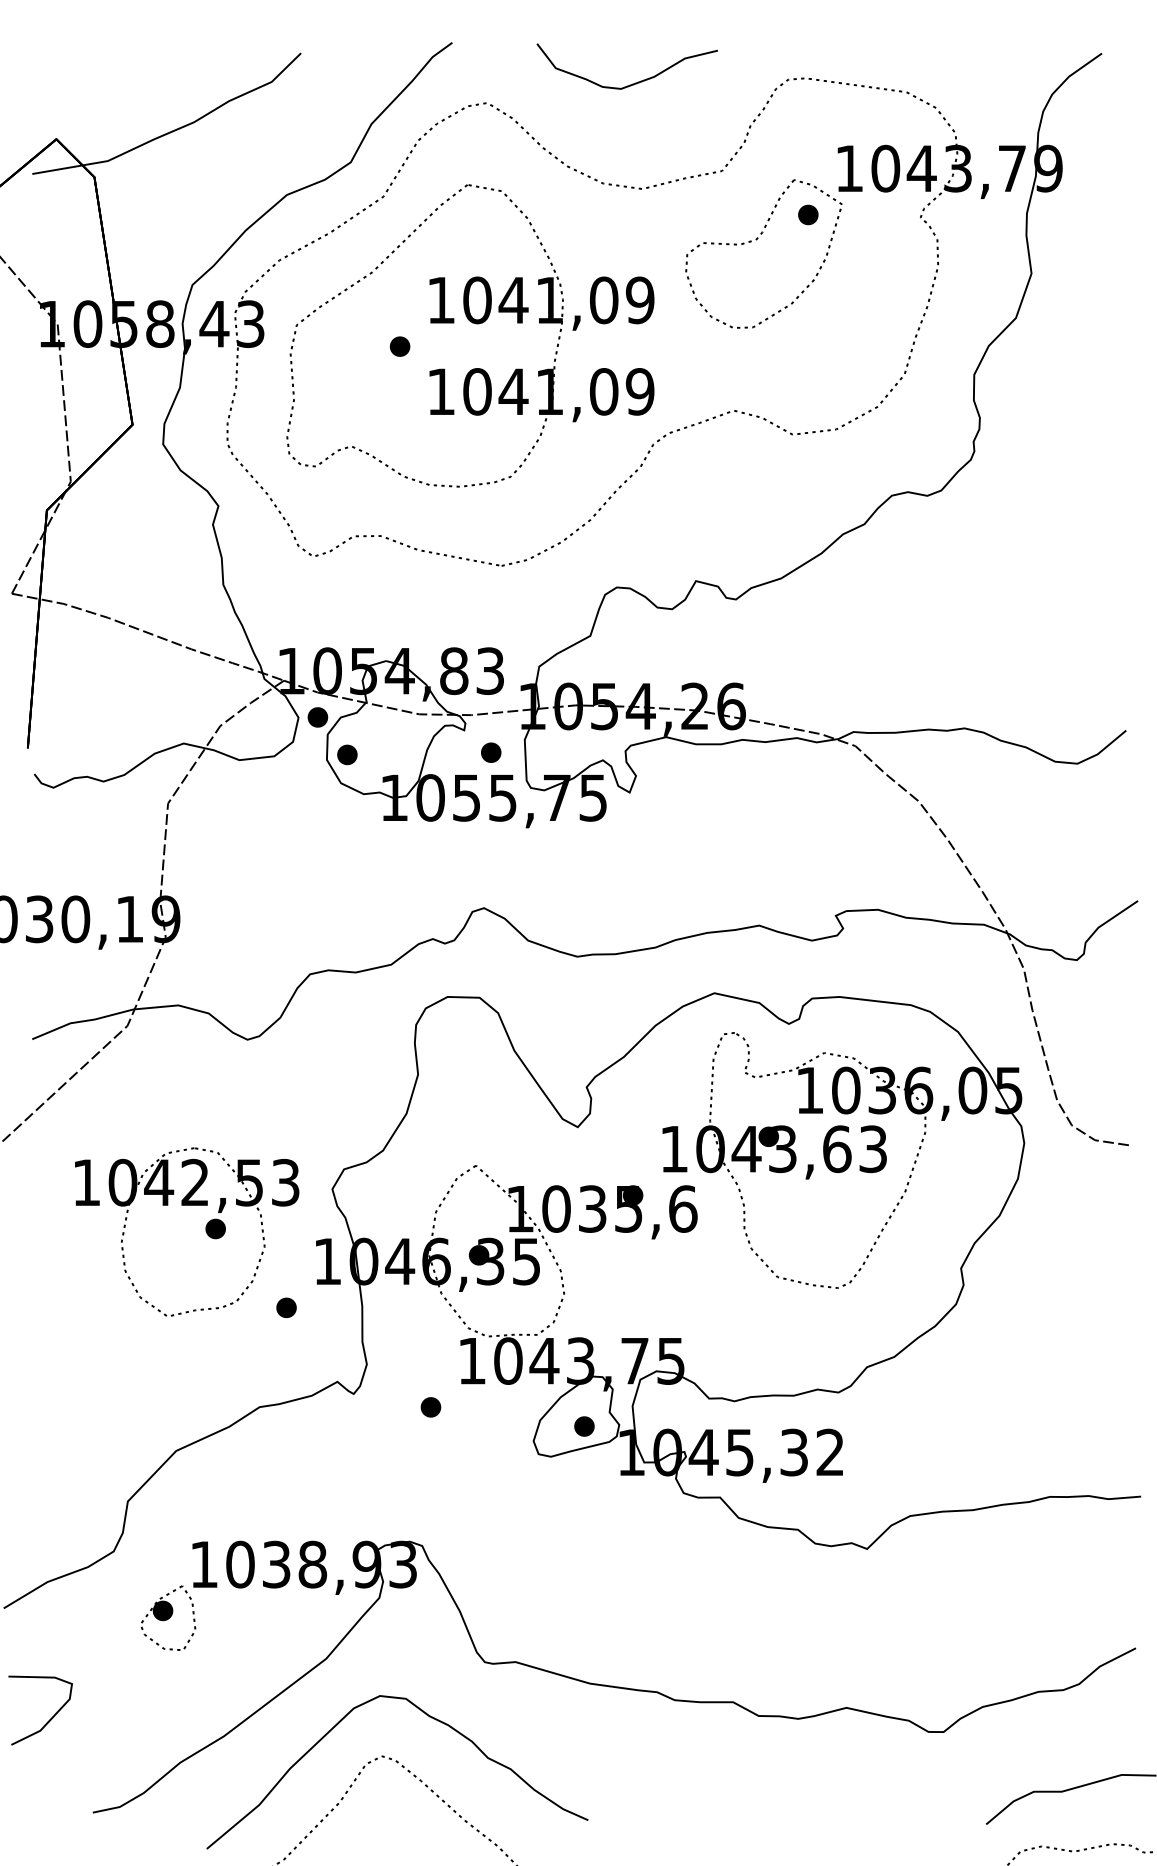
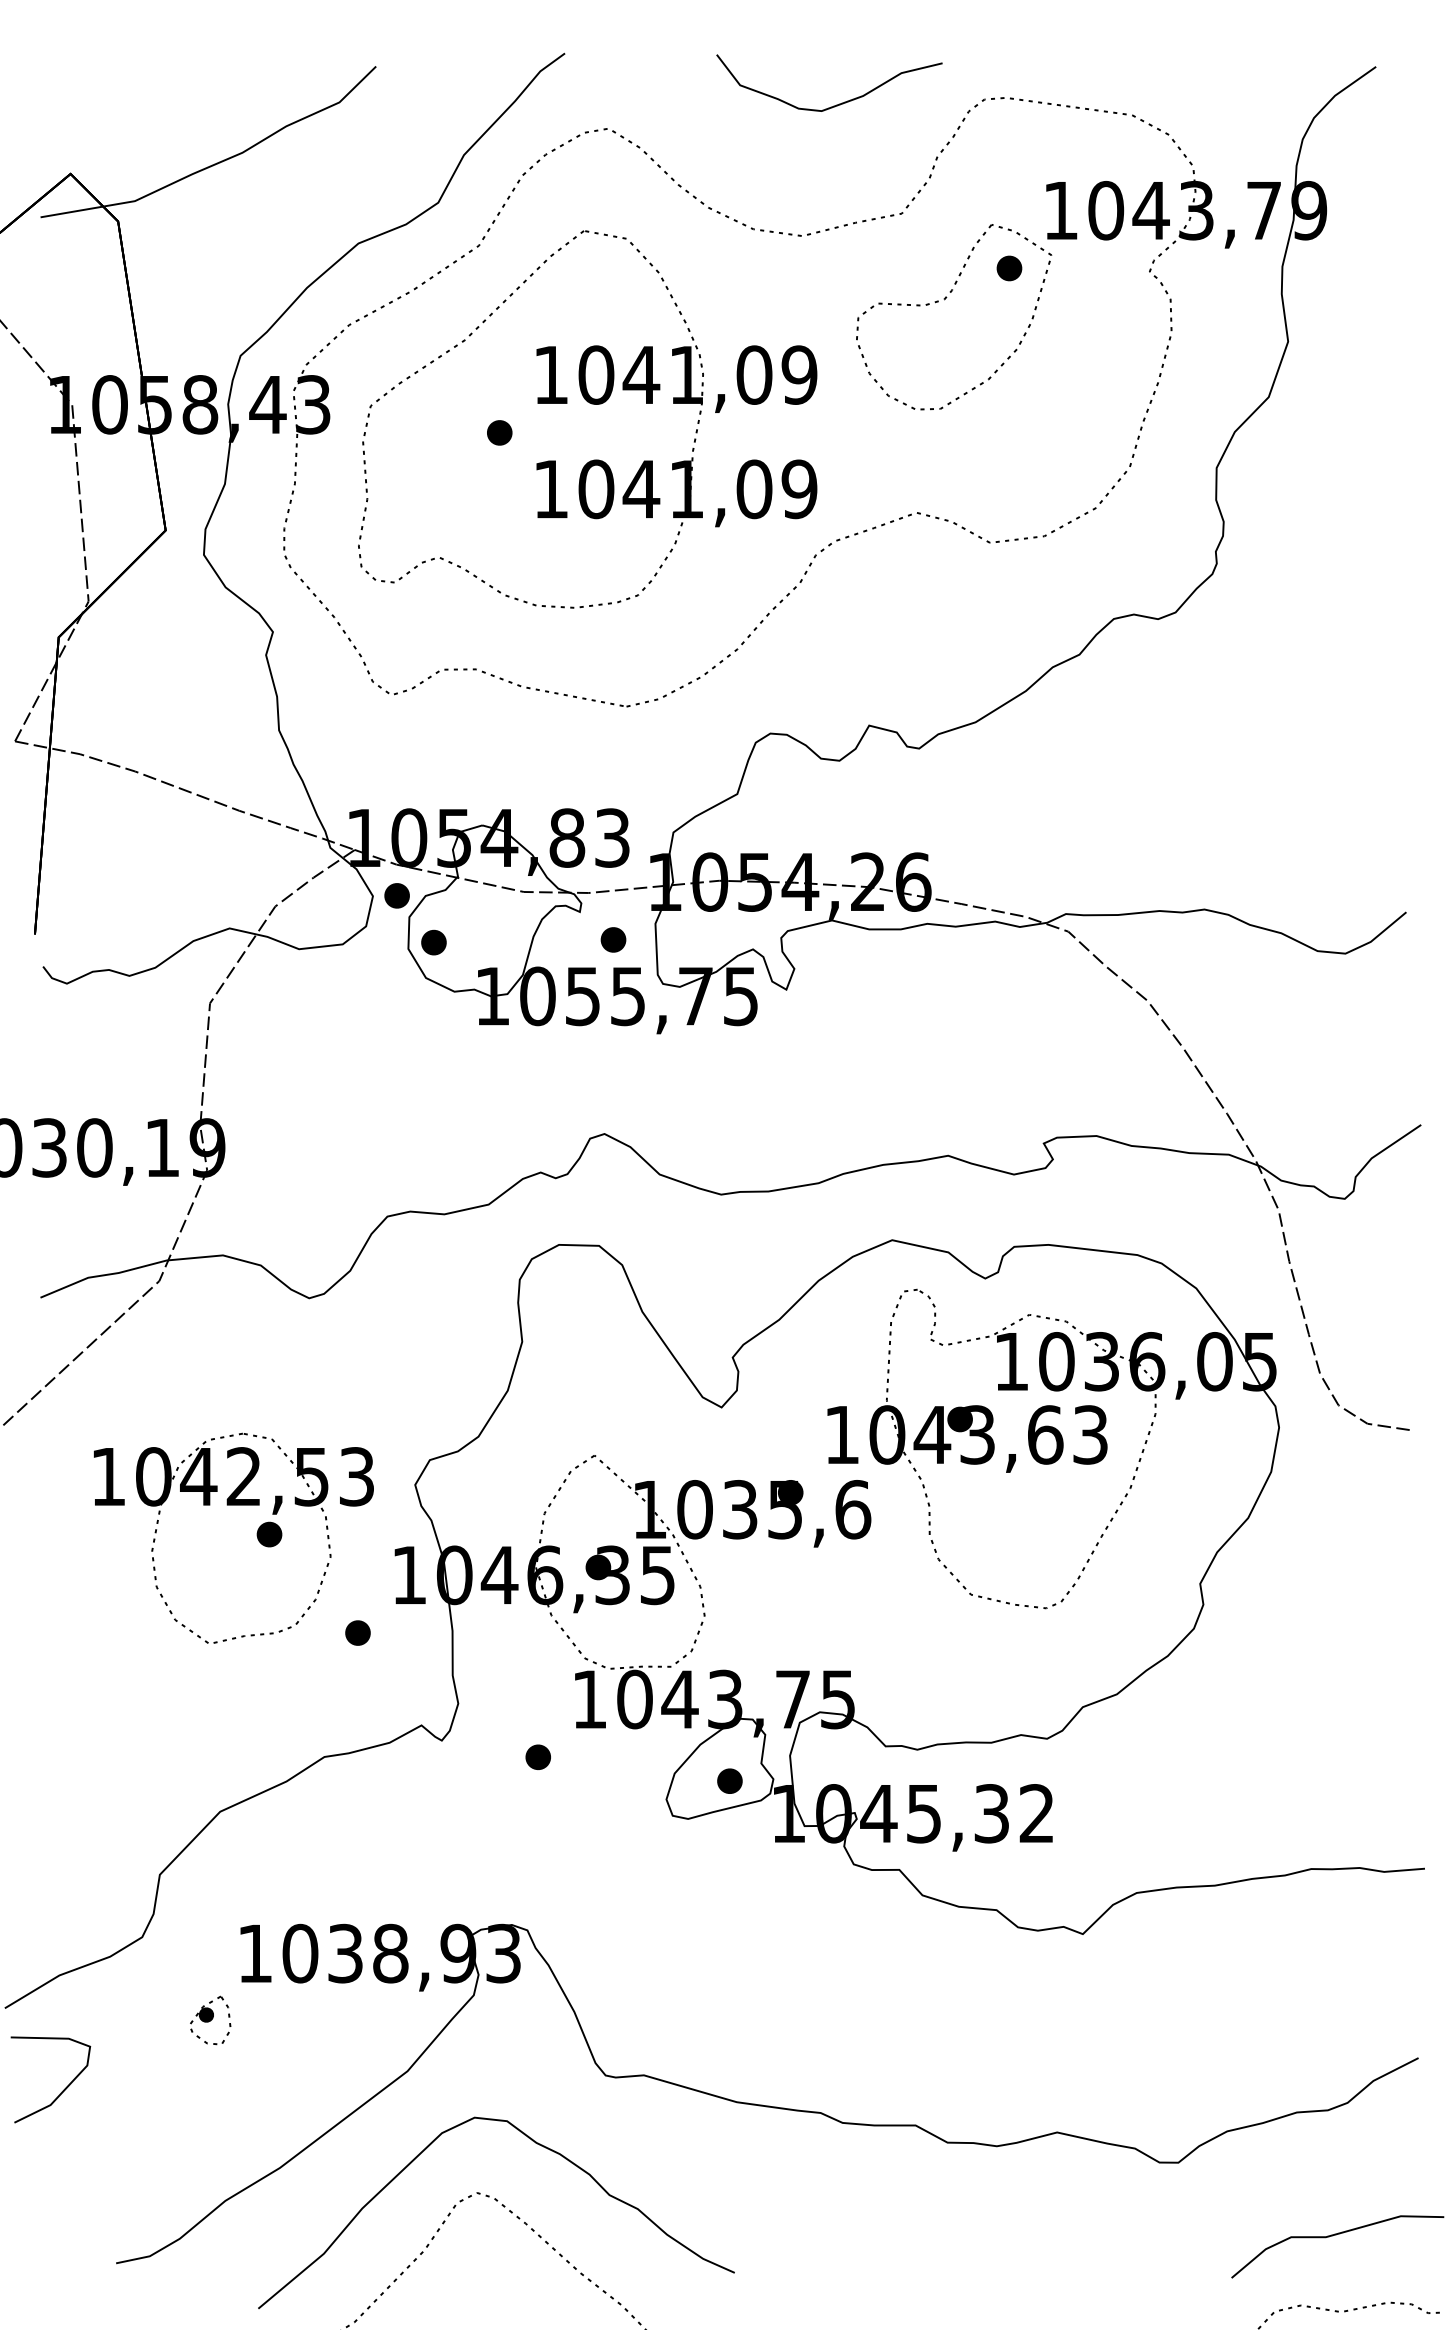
curve: (632, 83) -> (836, 104), moved
part: (168, 1618) -> (210, 2020), size x0.6
curve: (49, 1719) -> (62, 2090), moved

